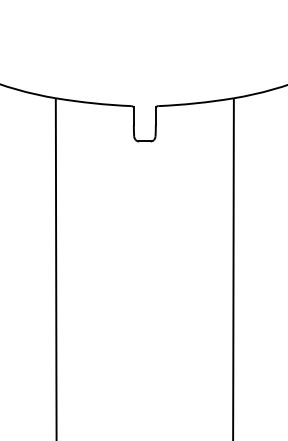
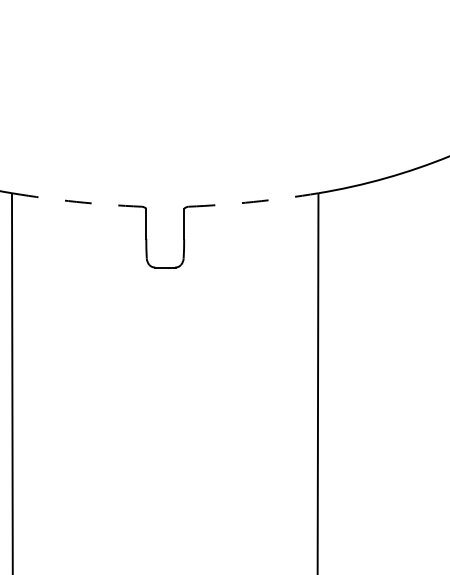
arc: (93, 103) -> (76, 202), solid -> dashed
arc: (196, 103) -> (254, 202), solid -> dashed

